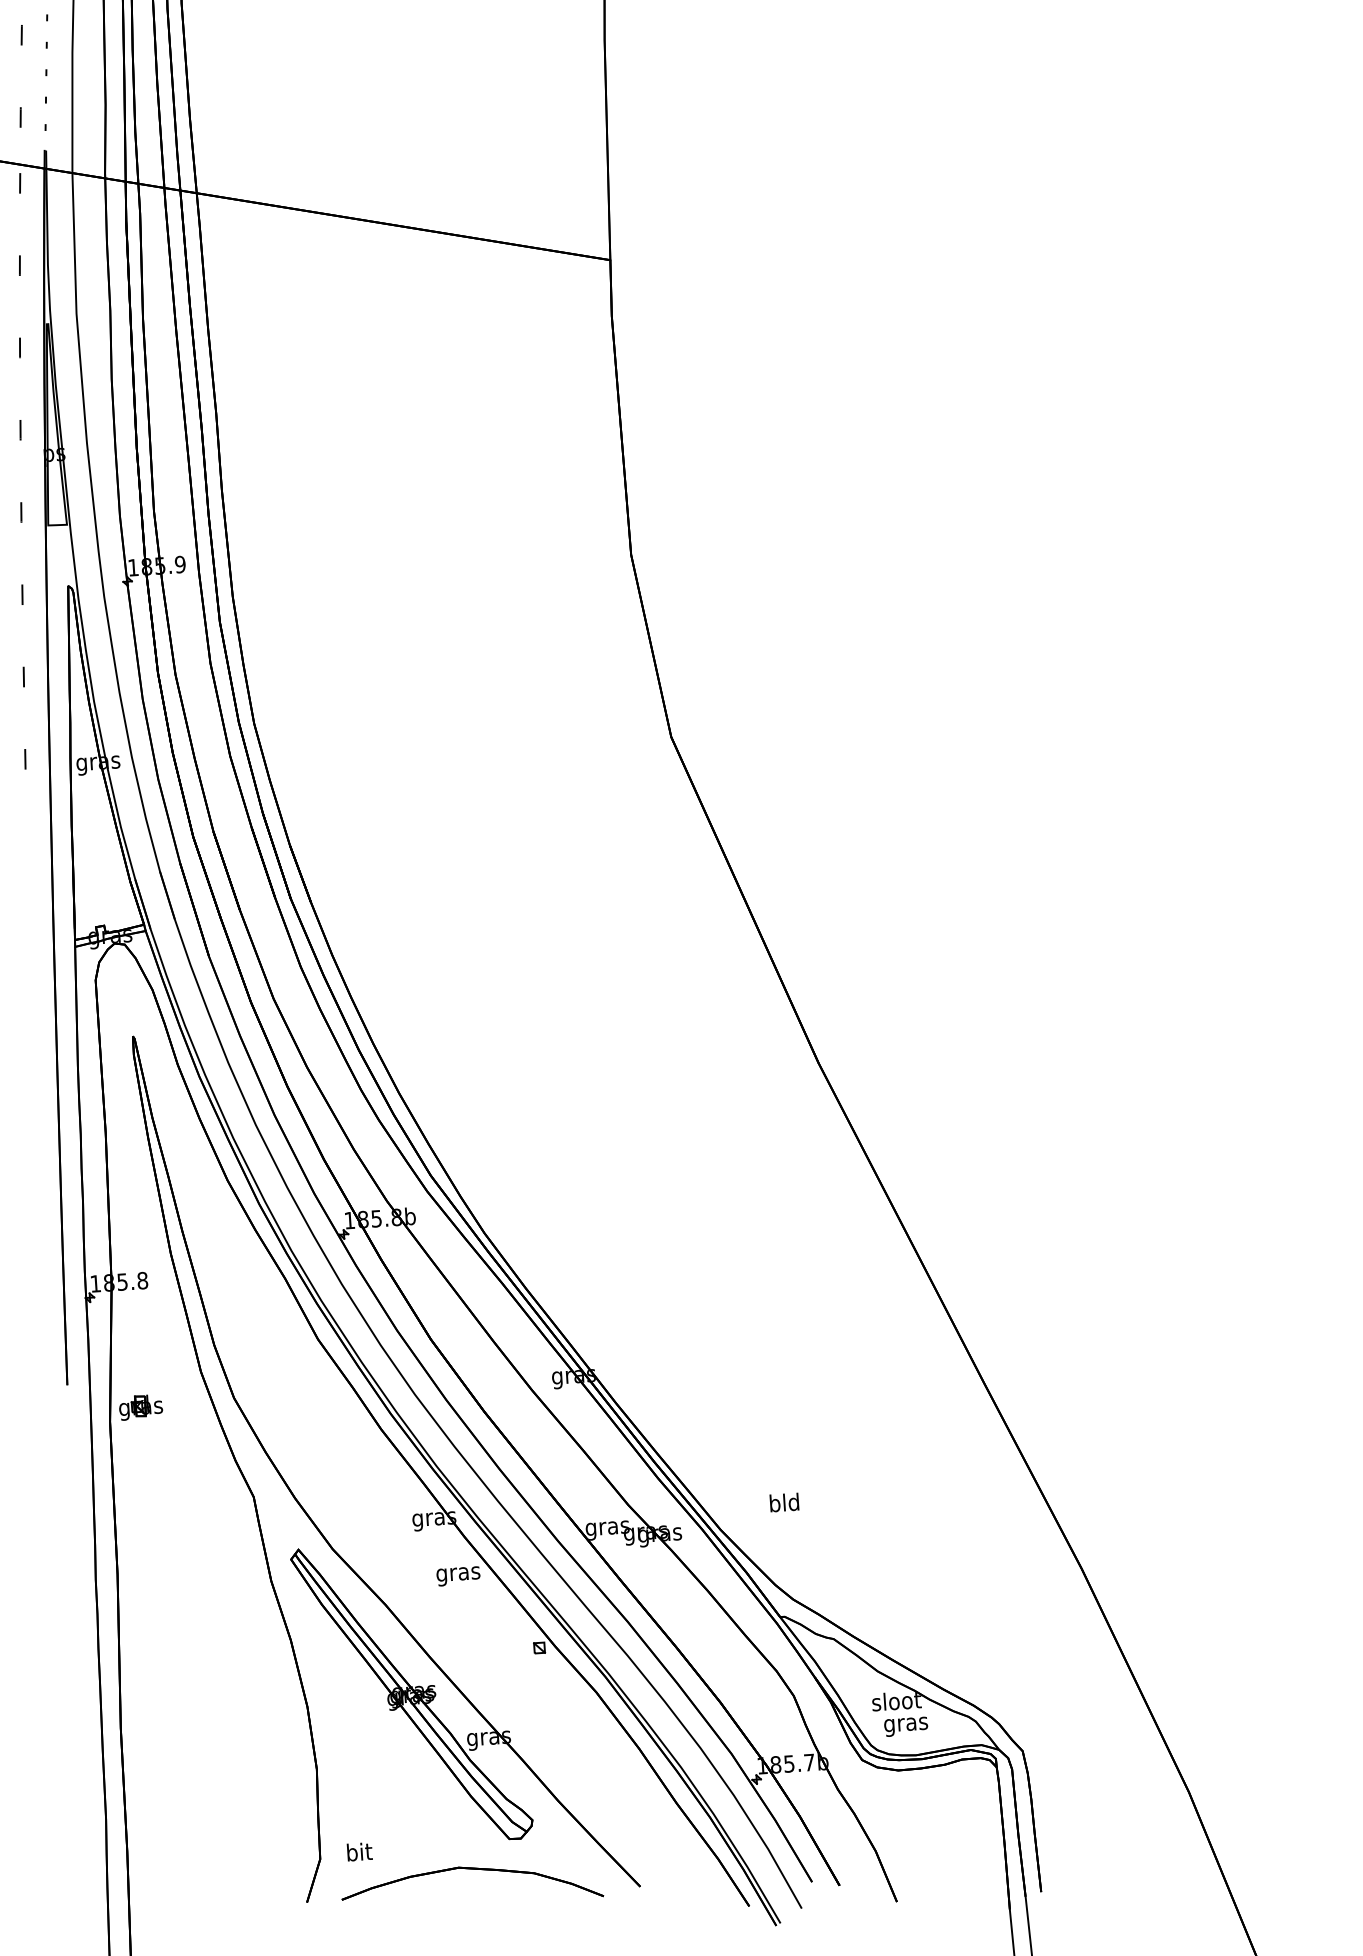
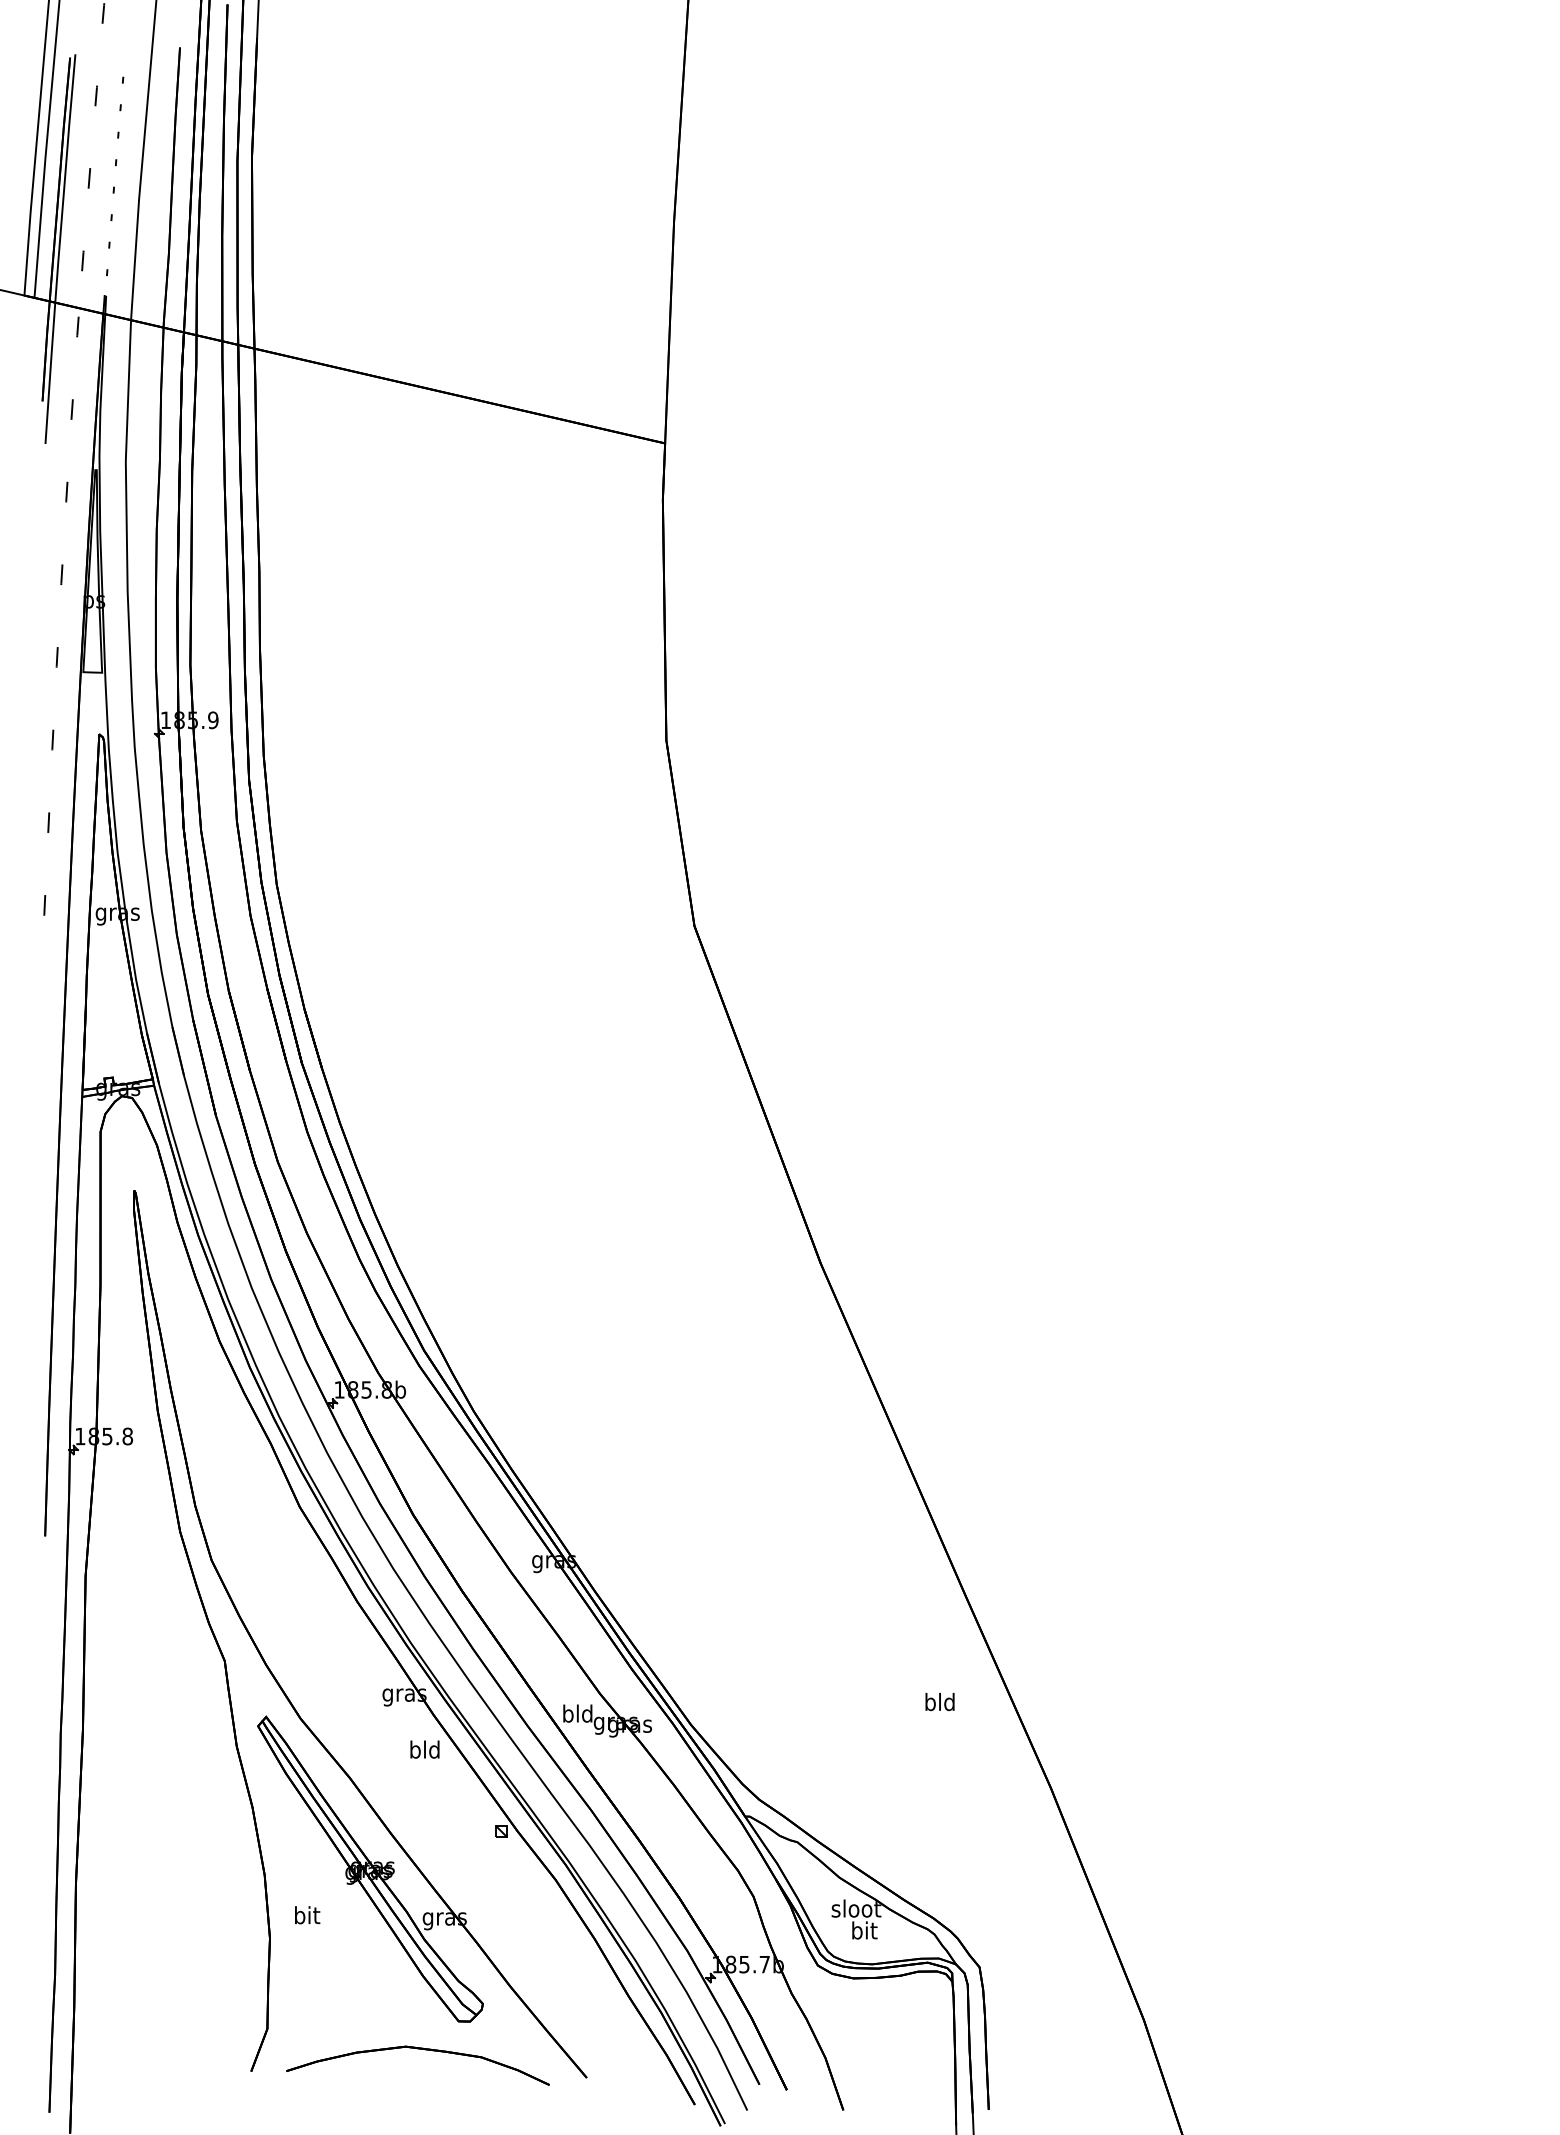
part: (140, 1407) -> (117, 1563), removed
text: (783, 1503) -> (939, 1702), moved
text: (607, 1527) -> (577, 1715), gras -> bld
text: (458, 1573) -> (425, 1751), gras -> bld
text: (906, 1724) -> (864, 1932), gras -> bit
text: (359, 1852) -> (307, 1915), moved

